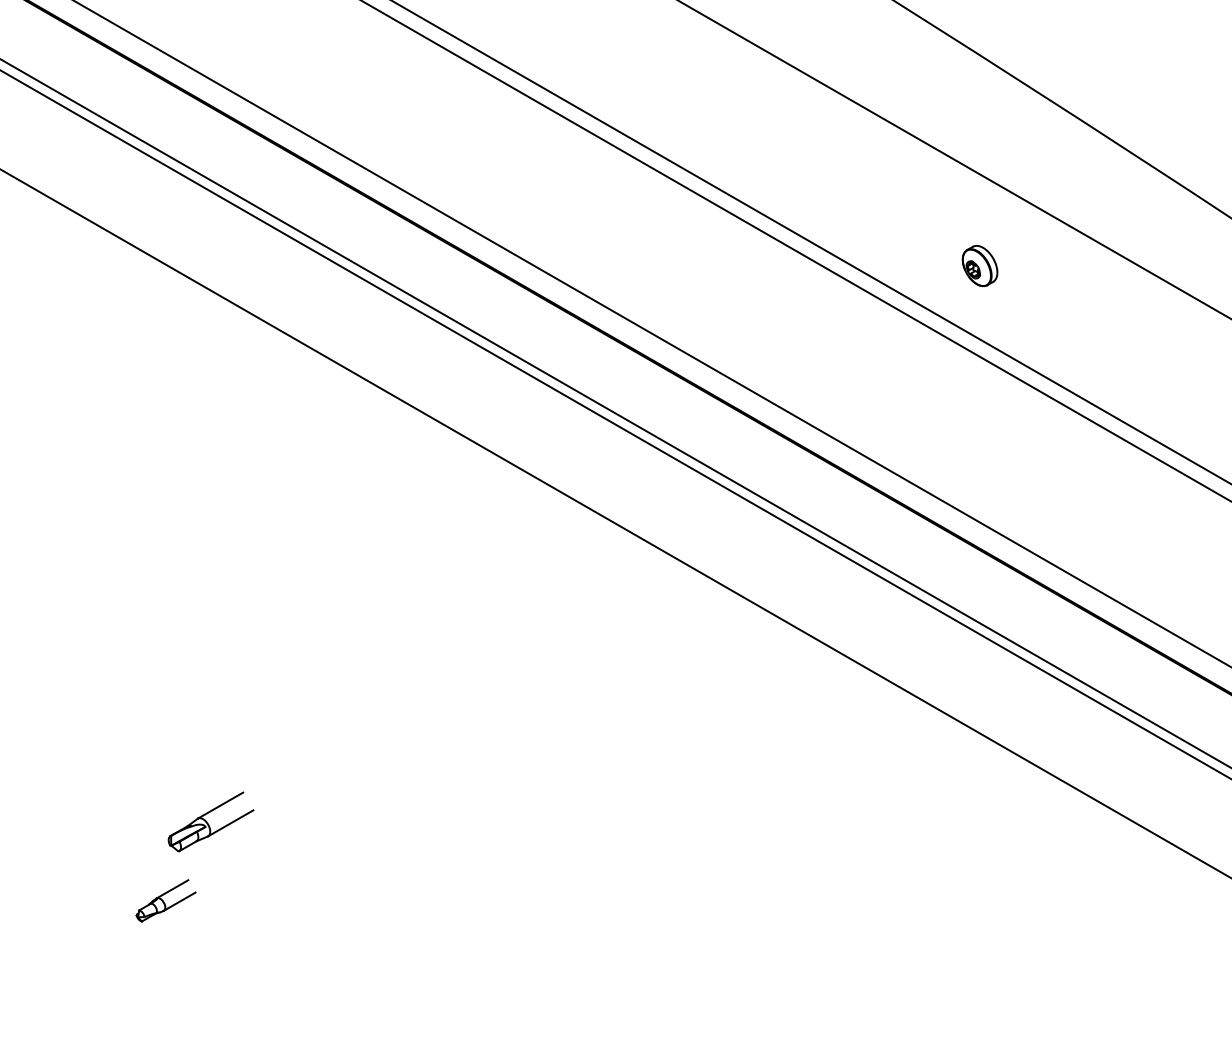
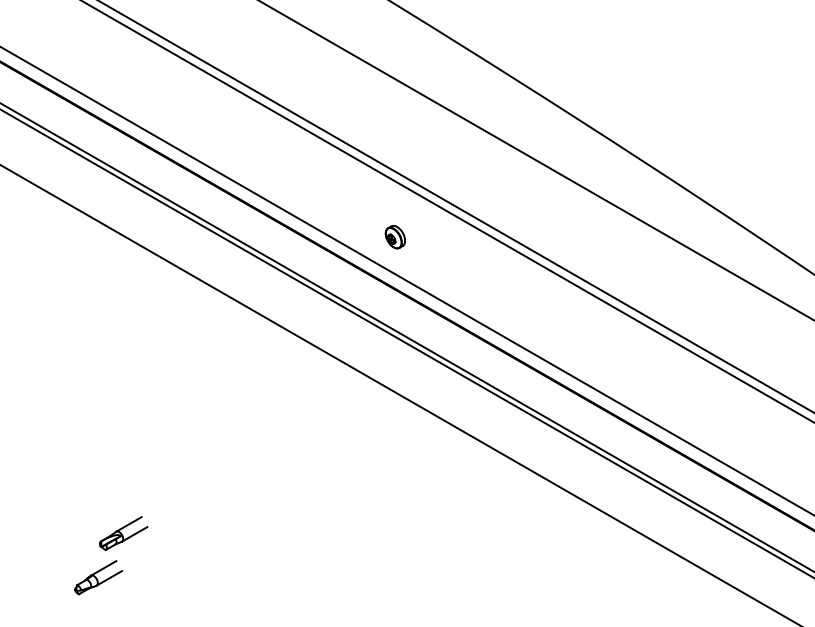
part: (978, 266) -> (394, 237), moved
part: (166, 900) -> (98, 577), size x1.43

